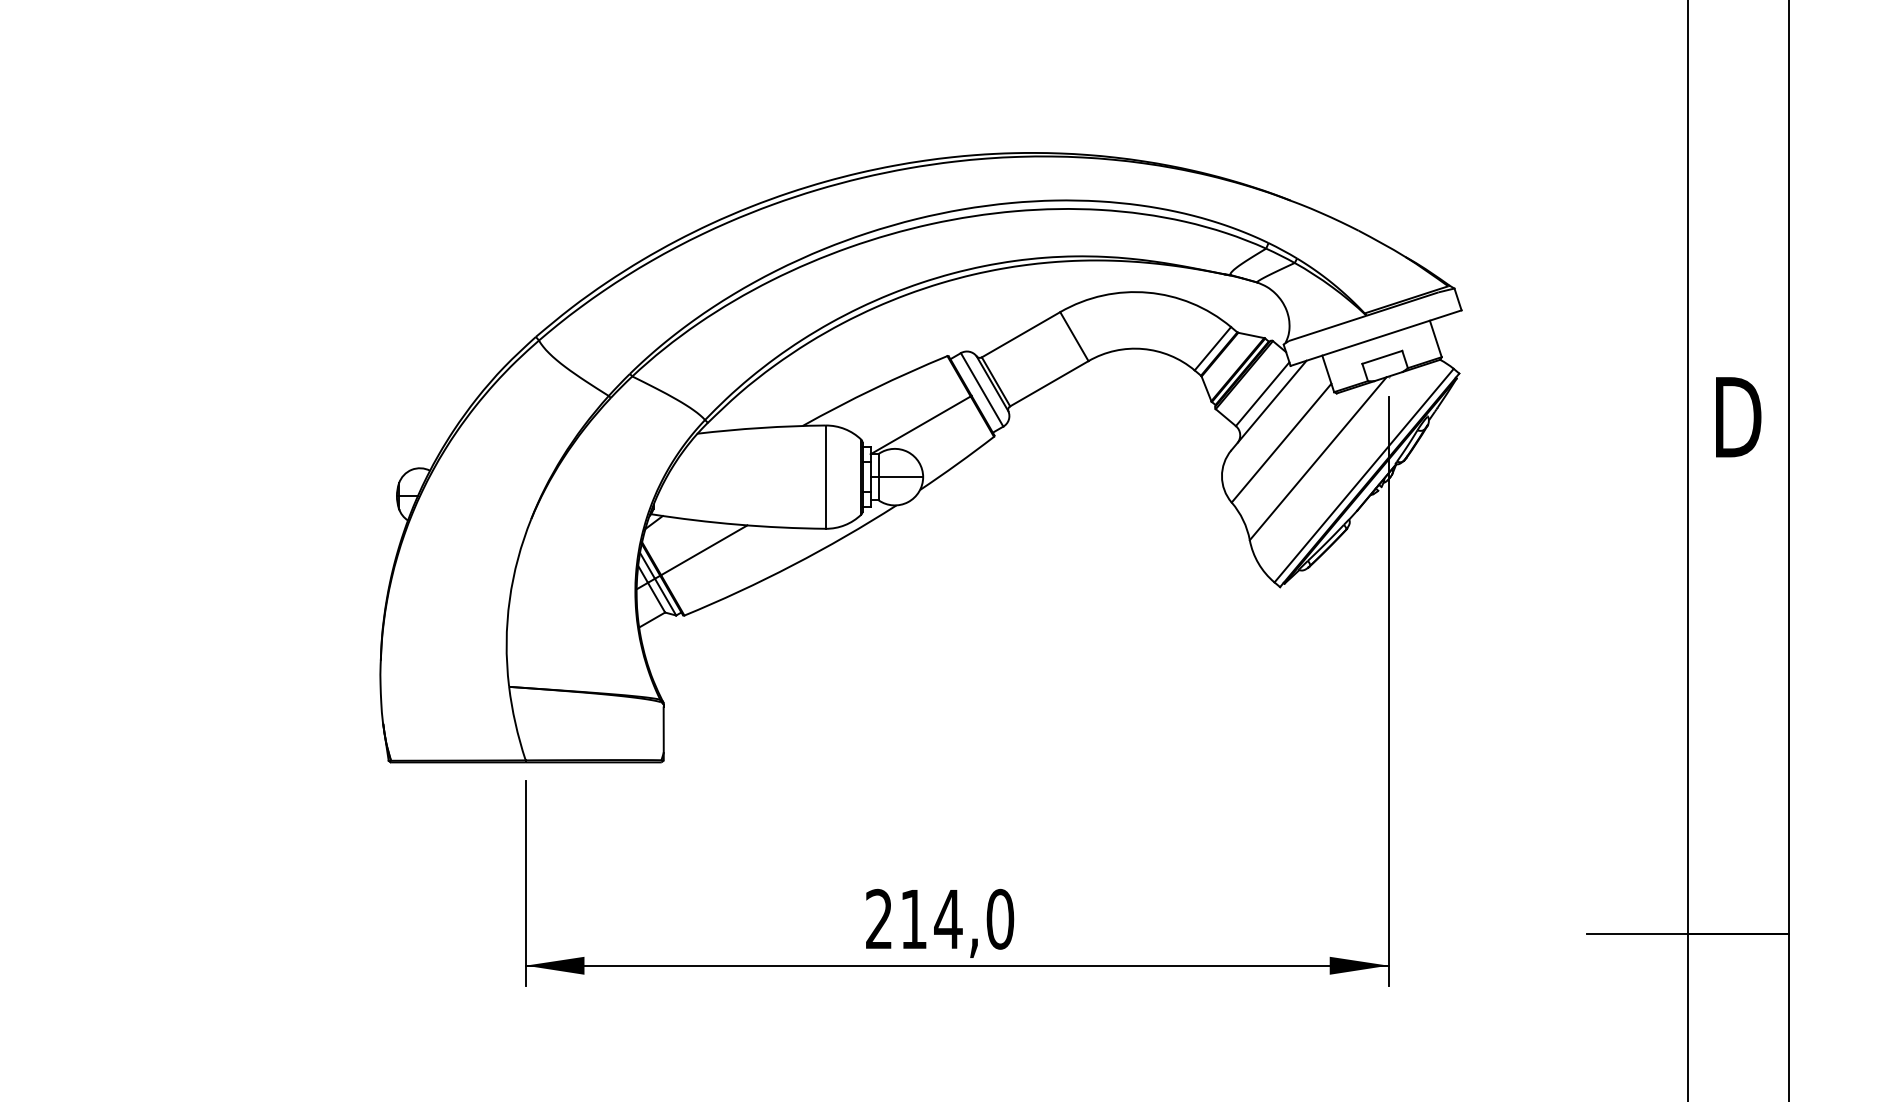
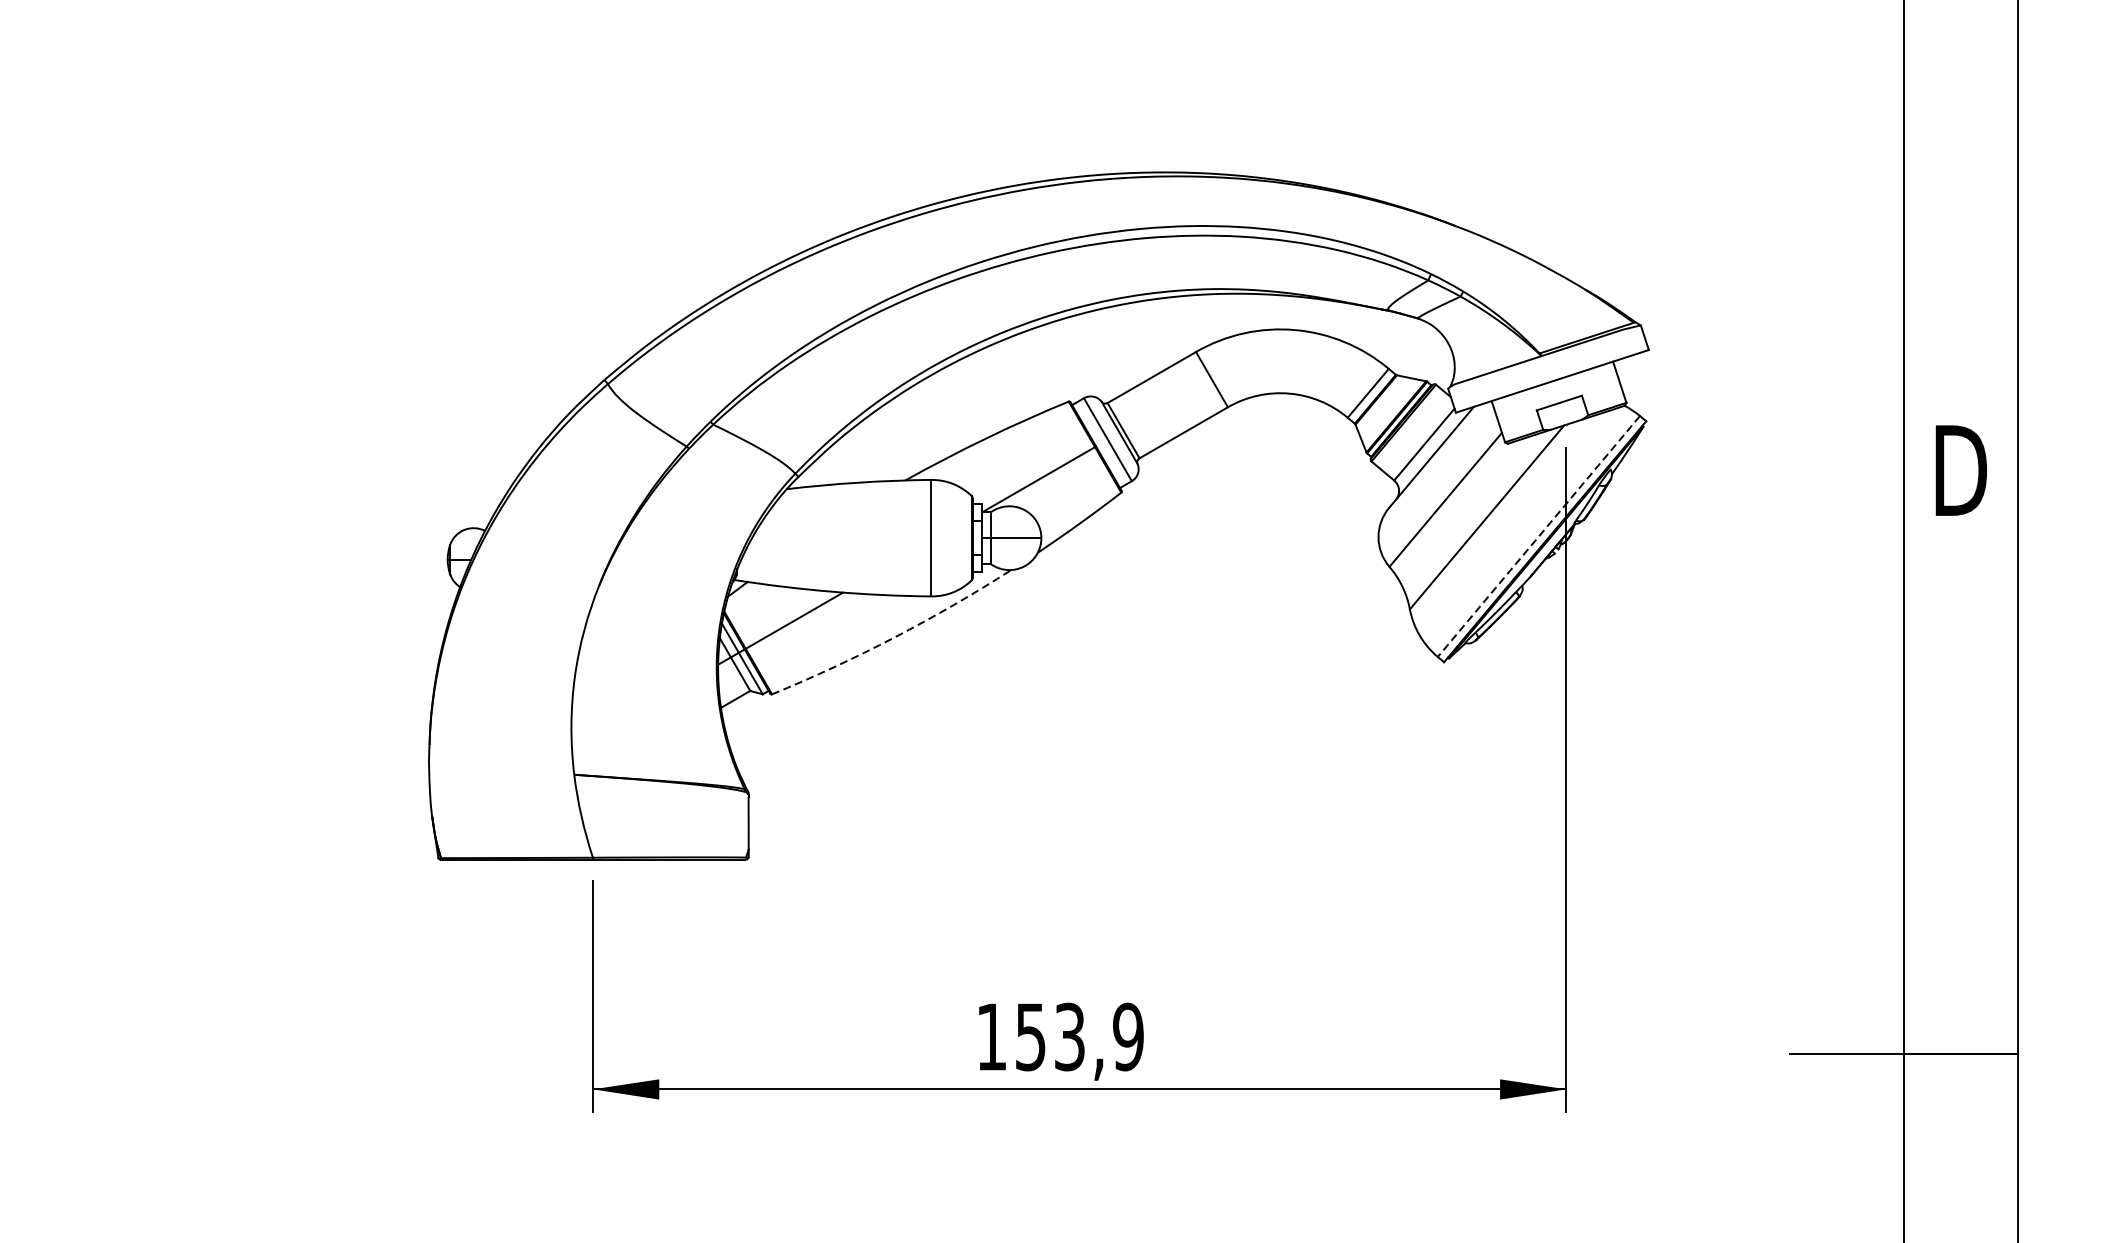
line: (1363, 476) -> (1538, 537), solid -> dashed
arc: (792, 565) -> (893, 637), solid -> dashed
text: (940, 918) -> (1060, 1036), 214,0 -> 153,9

